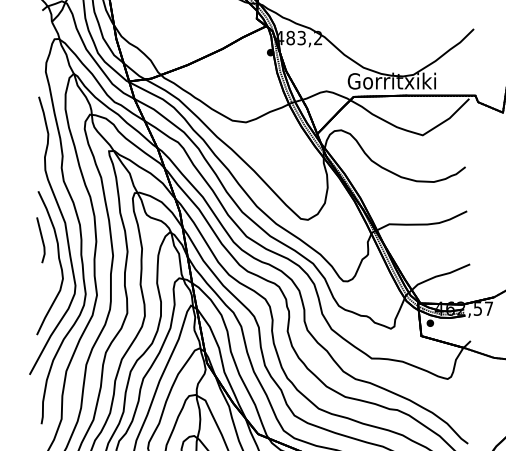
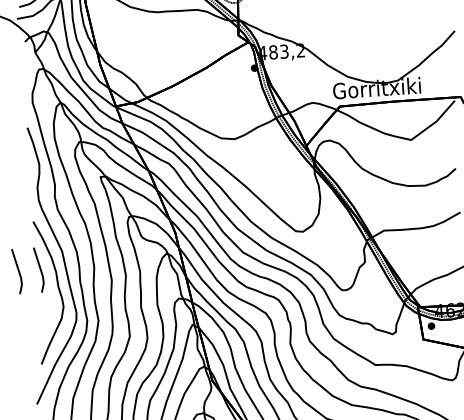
line: (19, 240) -> (17, 271), added

